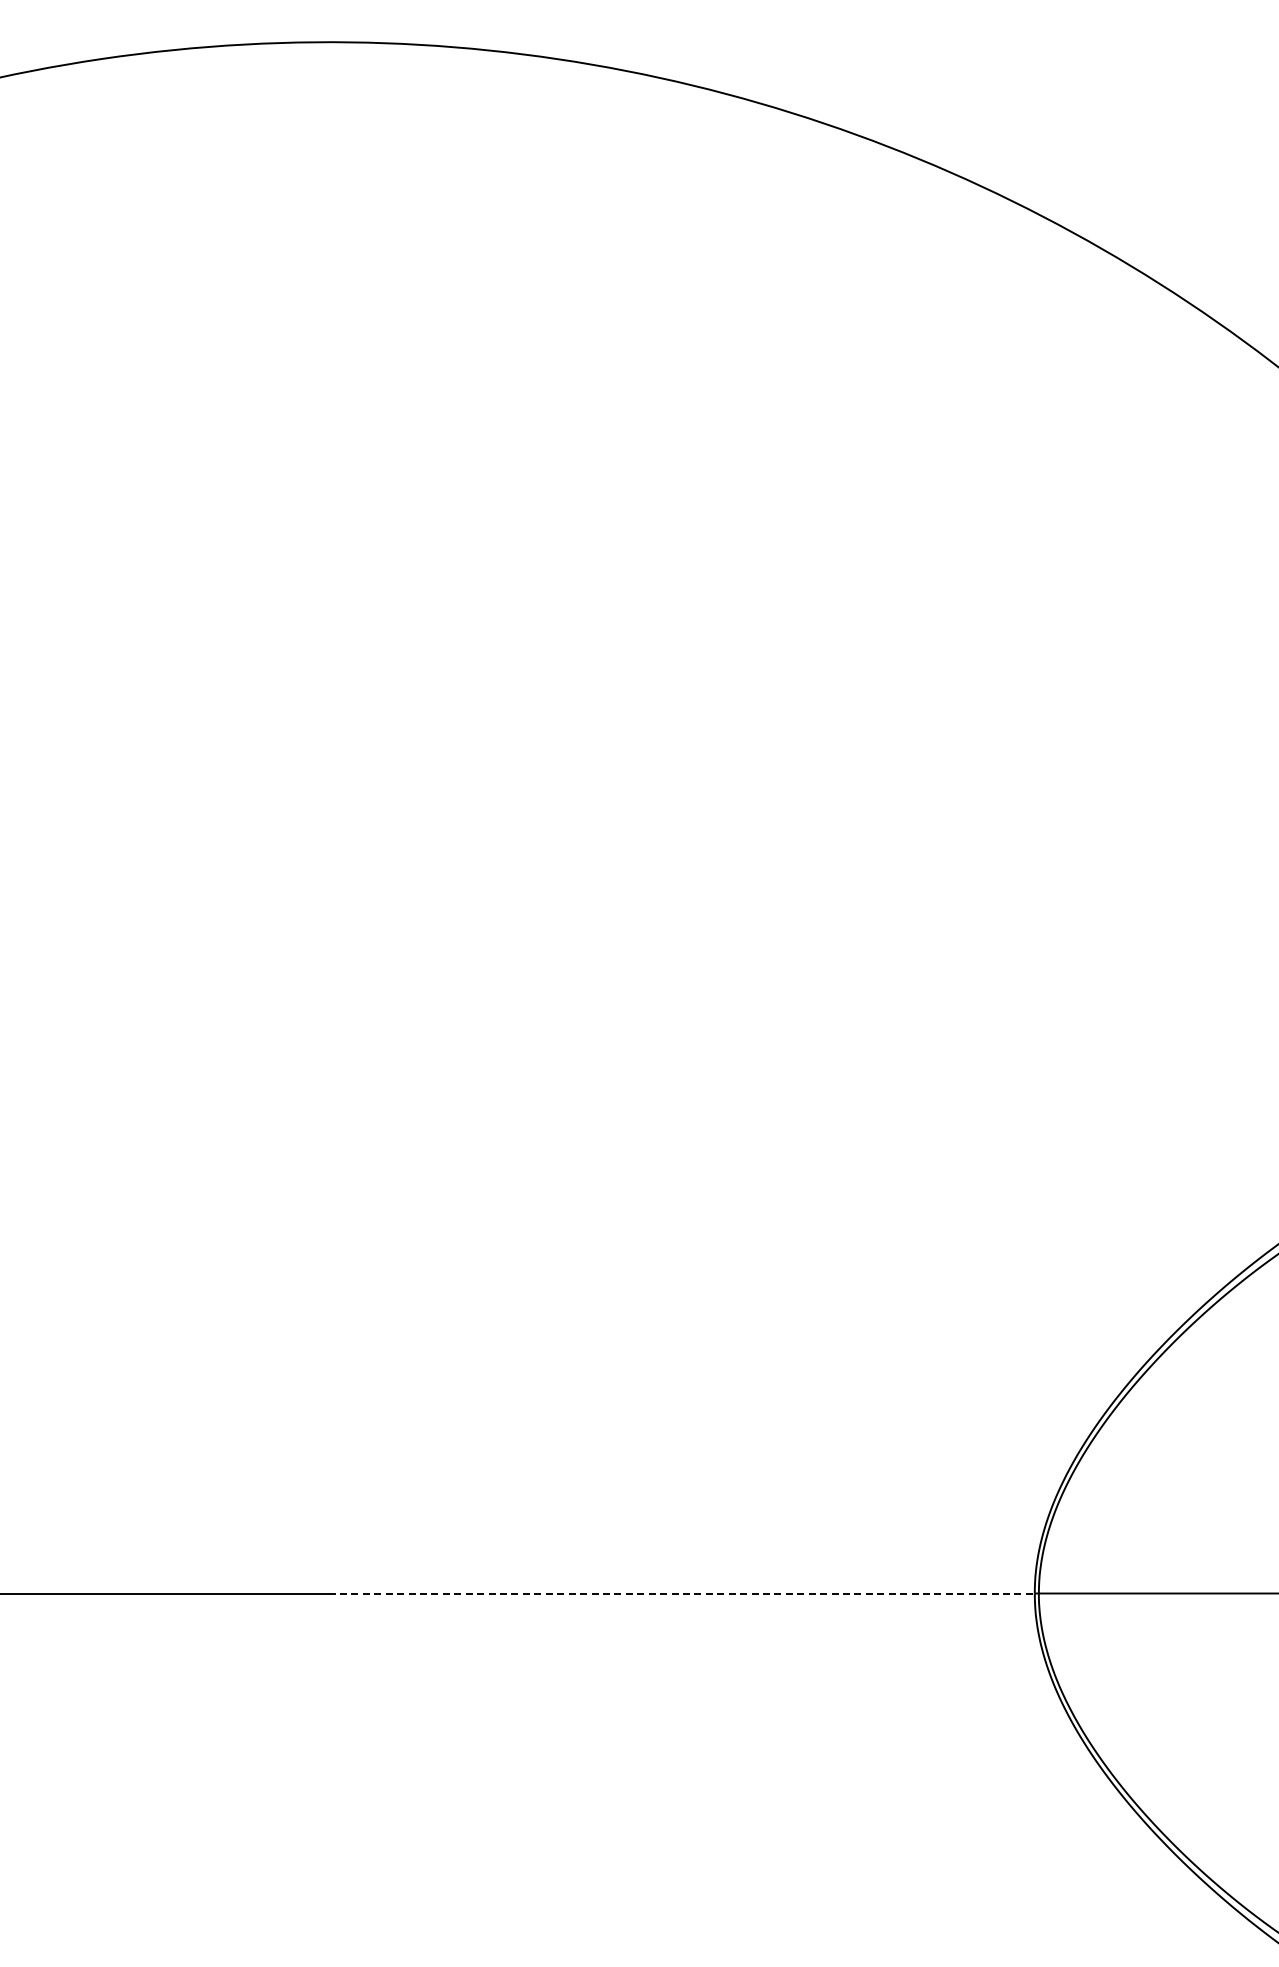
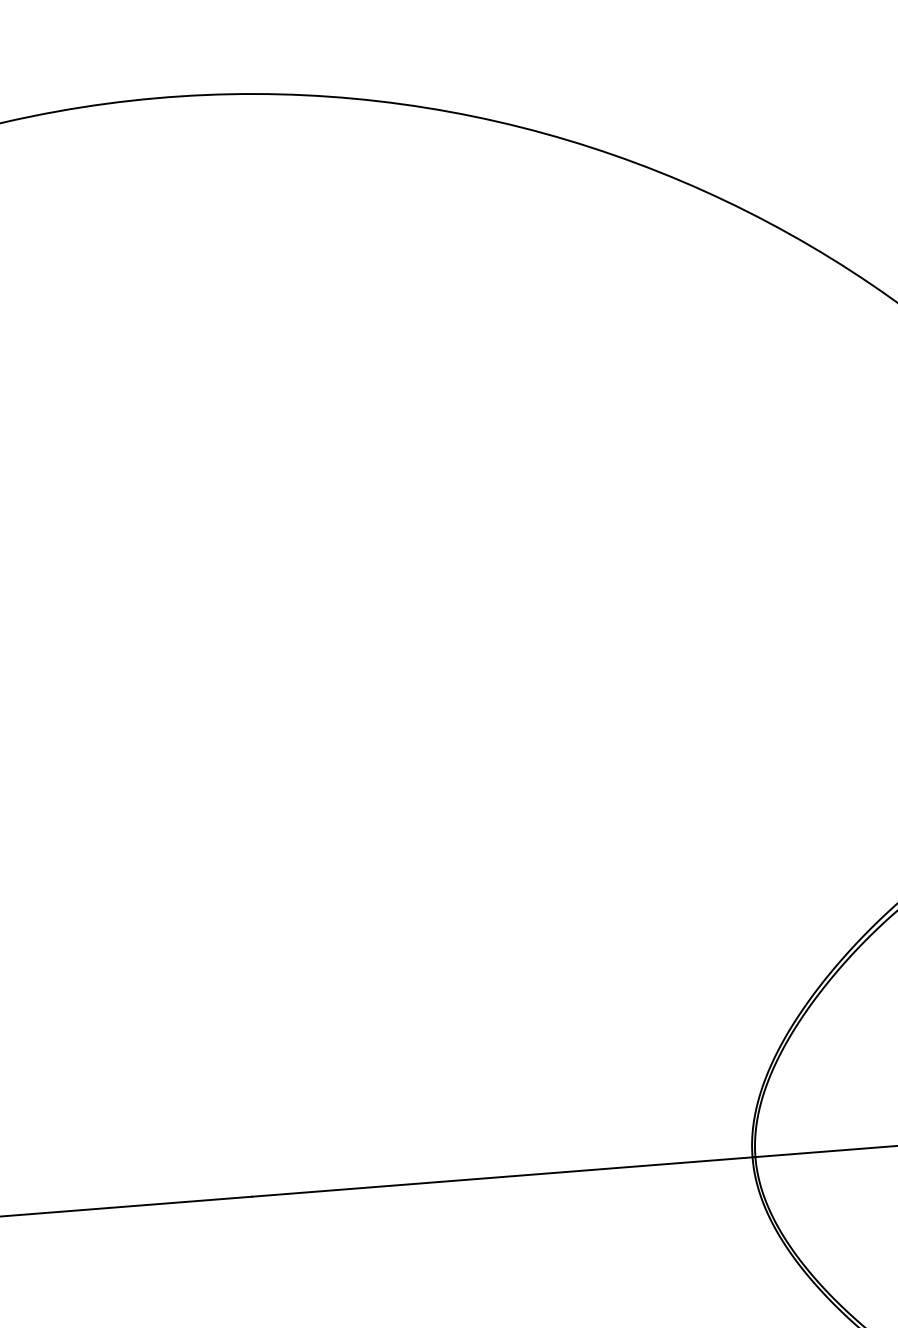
line: (682, 1593) -> (502, 1176), dashed -> solid

